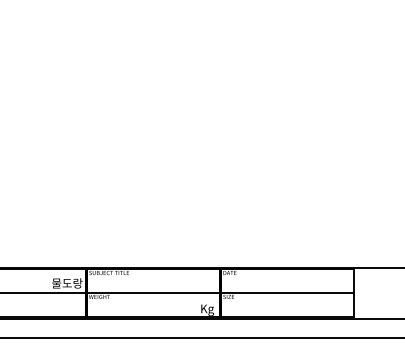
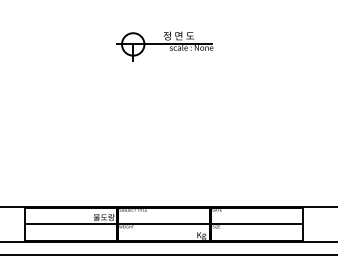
part: (154, 37) -> (164, 46), added

